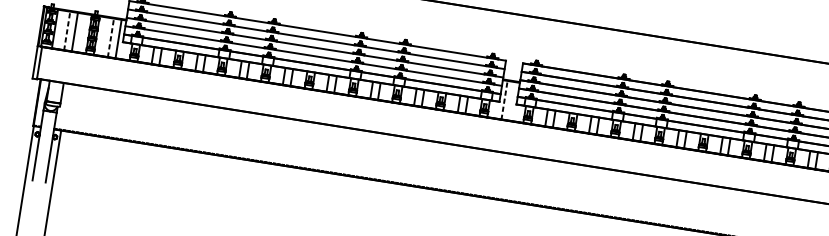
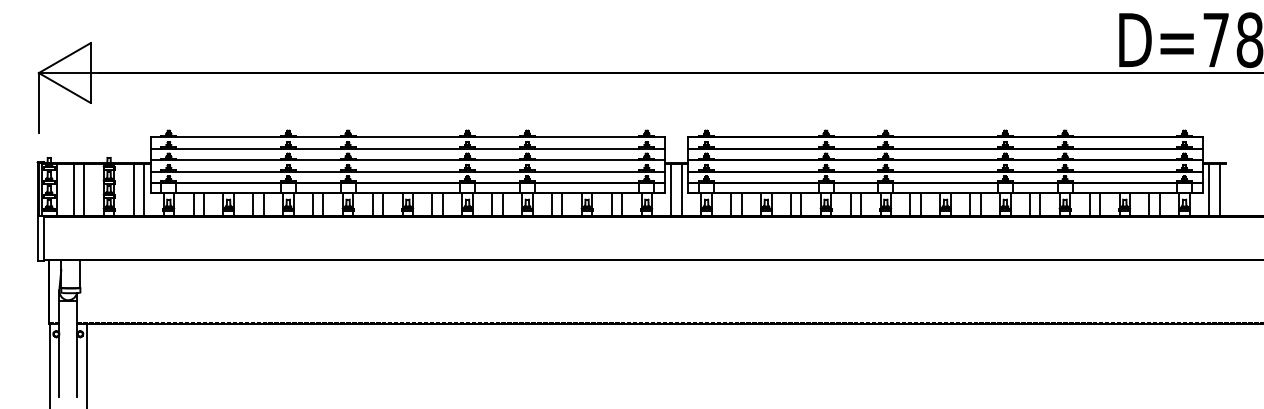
line: (67, 31) -> (74, 190), dashed -> solid
line: (110, 38) -> (133, 190), dashed -> solid
line: (504, 100) -> (671, 190), dashed -> solid
line: (511, 100) -> (681, 189), added

